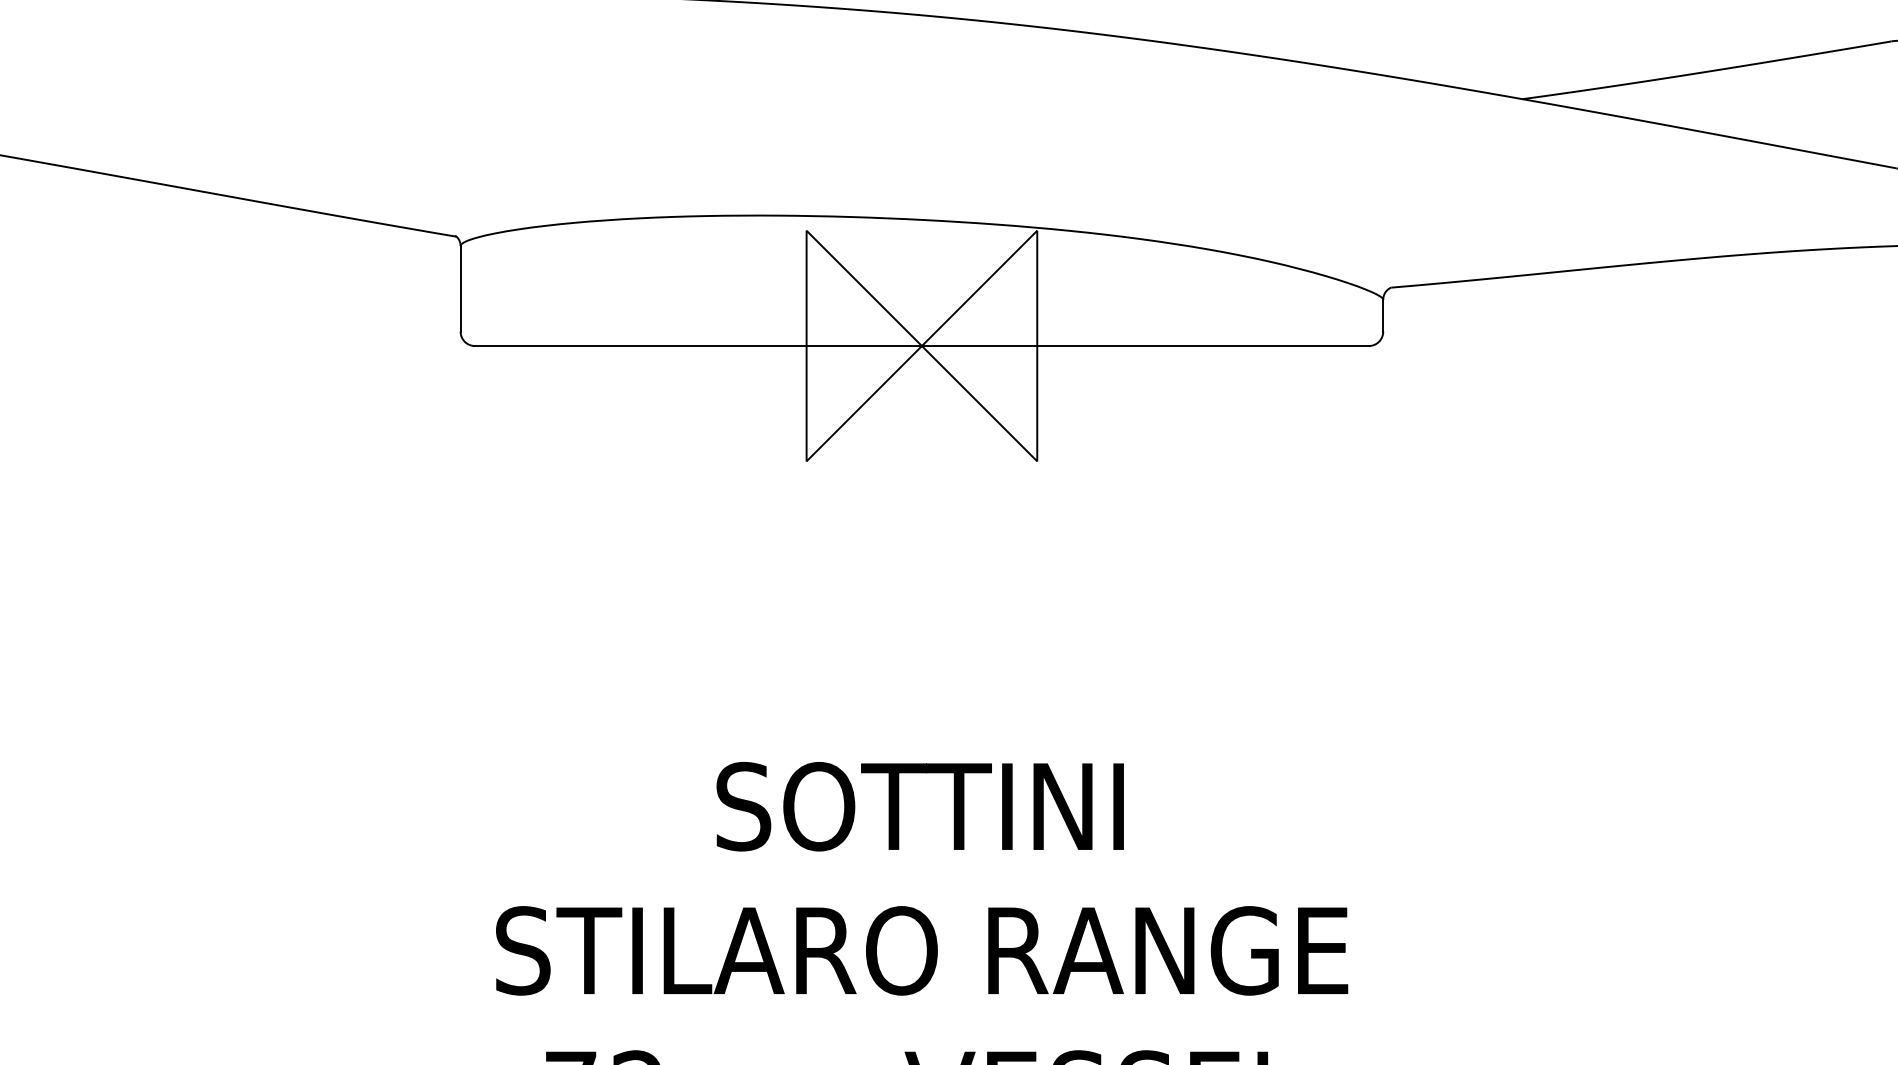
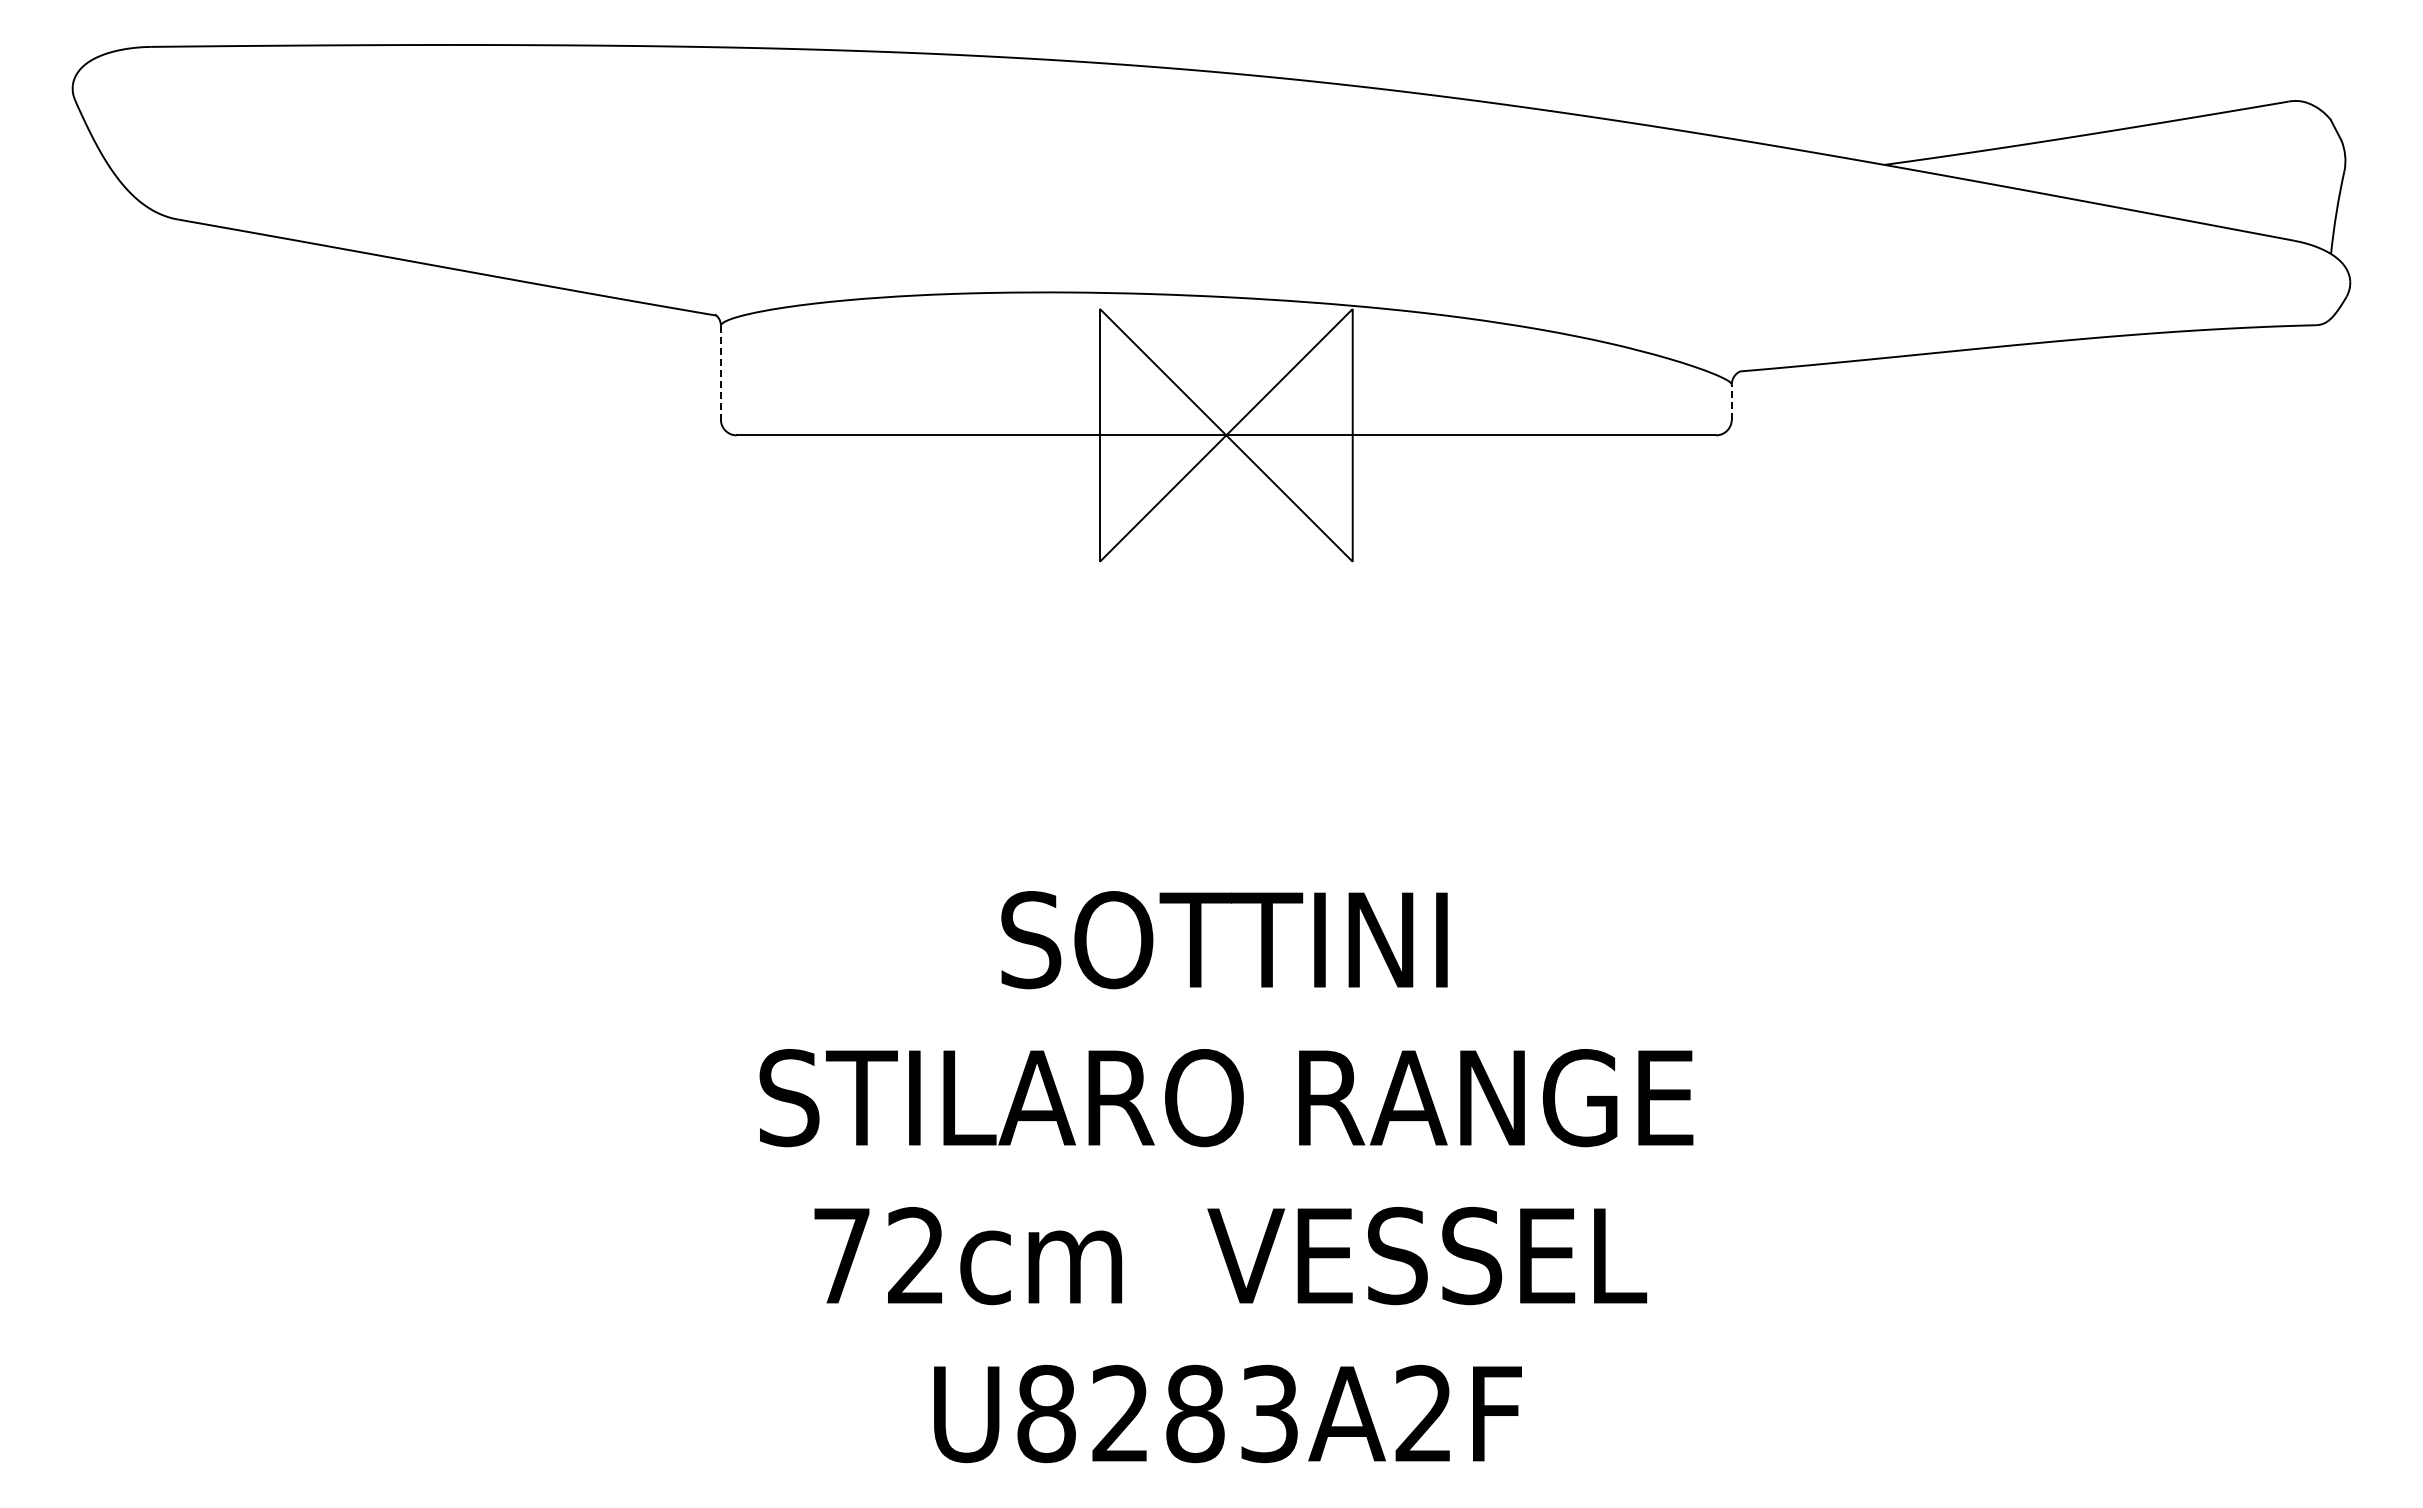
line: (460, 288) -> (720, 372), solid -> dashed
line: (1382, 315) -> (1731, 401), solid -> dashed

